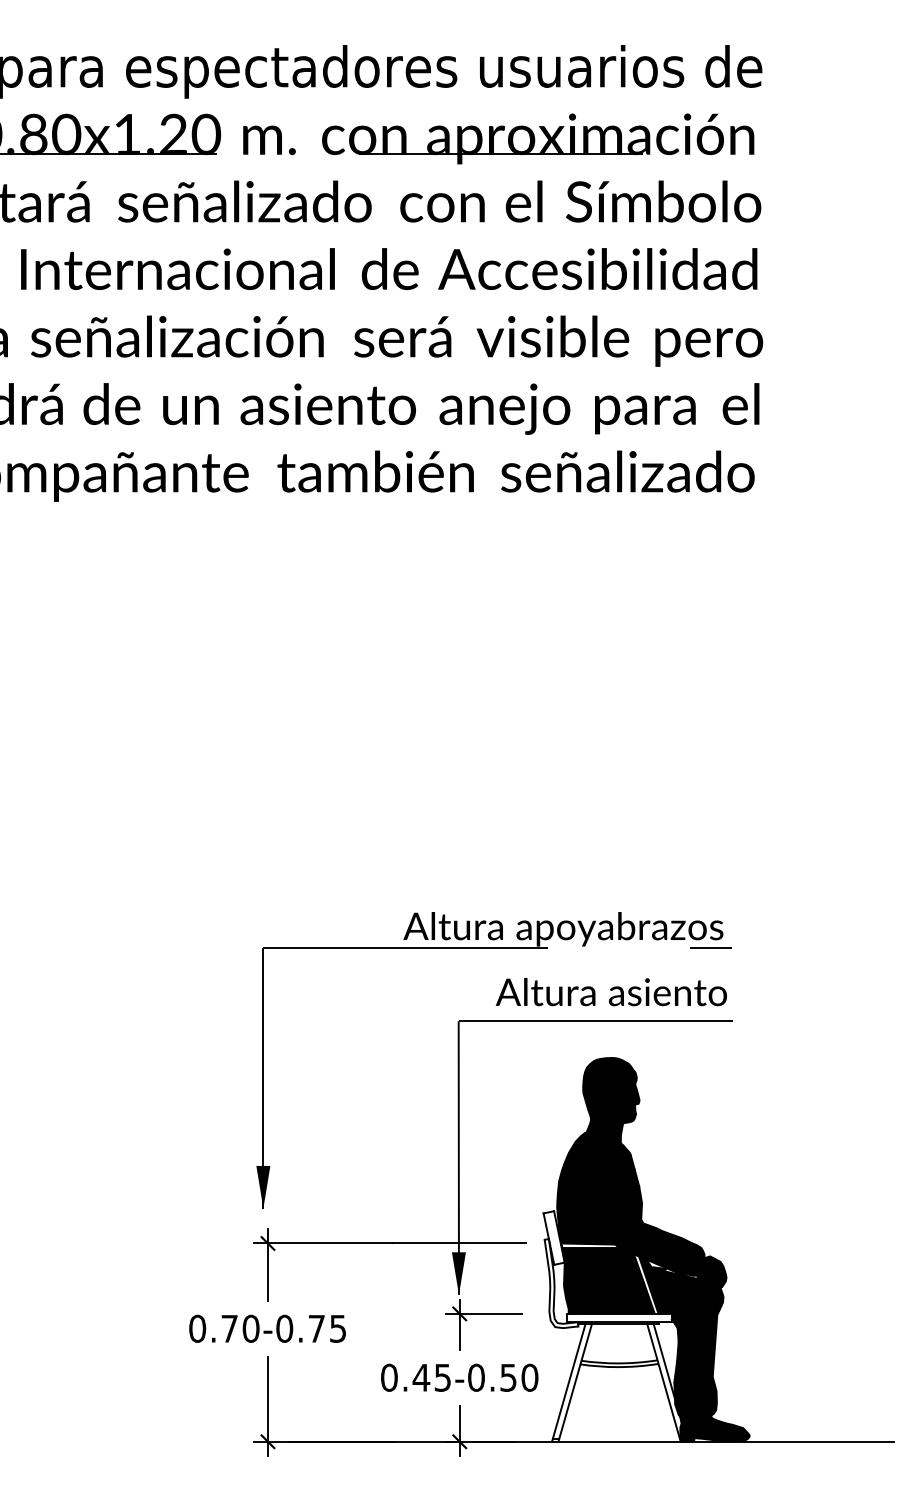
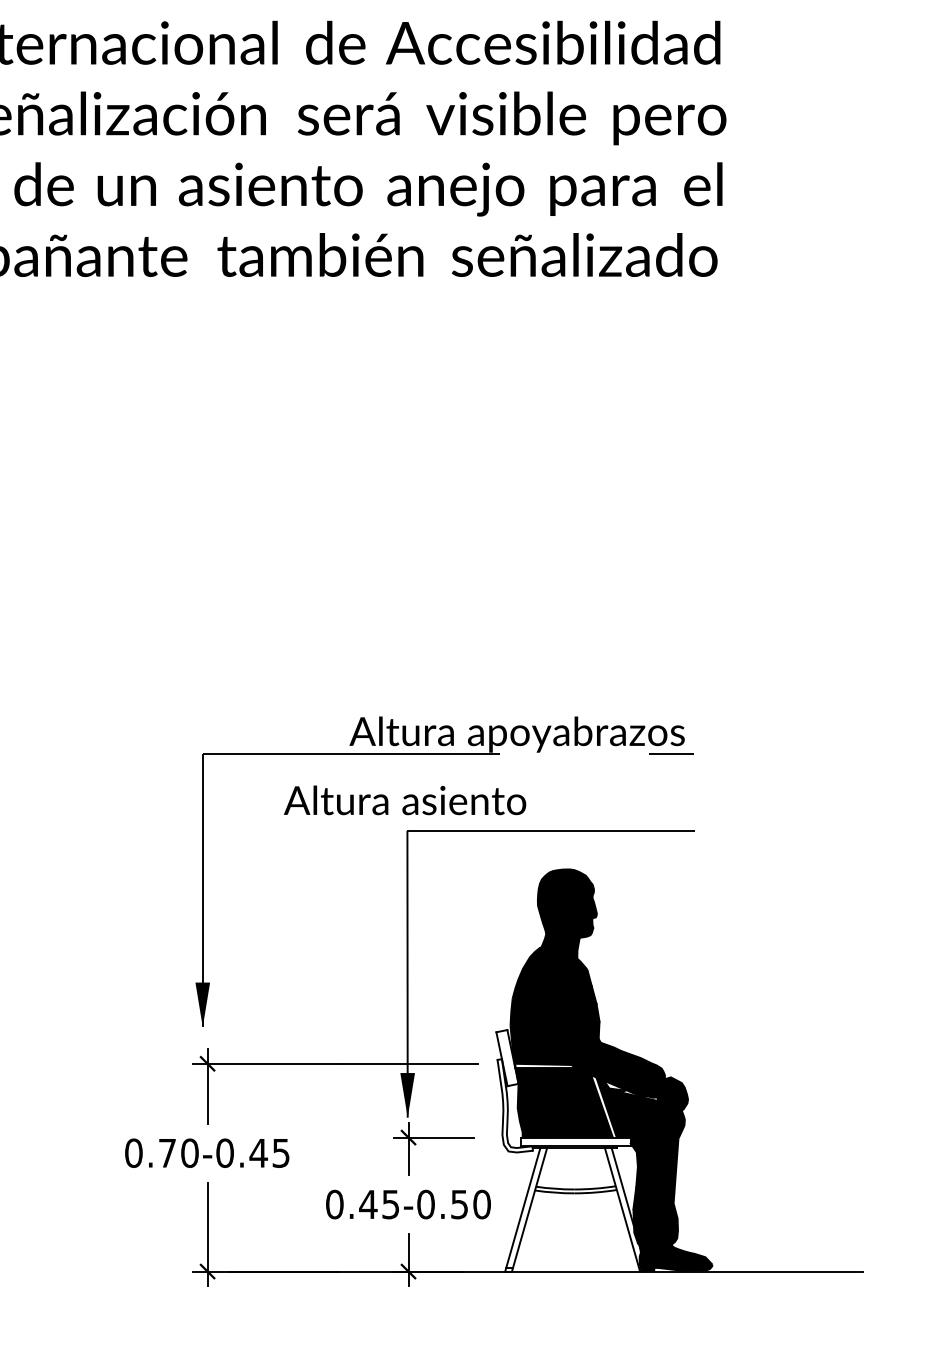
text: (610, 992) -> (404, 800), moved
text: (316, 1328) -> (258, 1152), 0.70-0.75 -> 0.70-0.45

